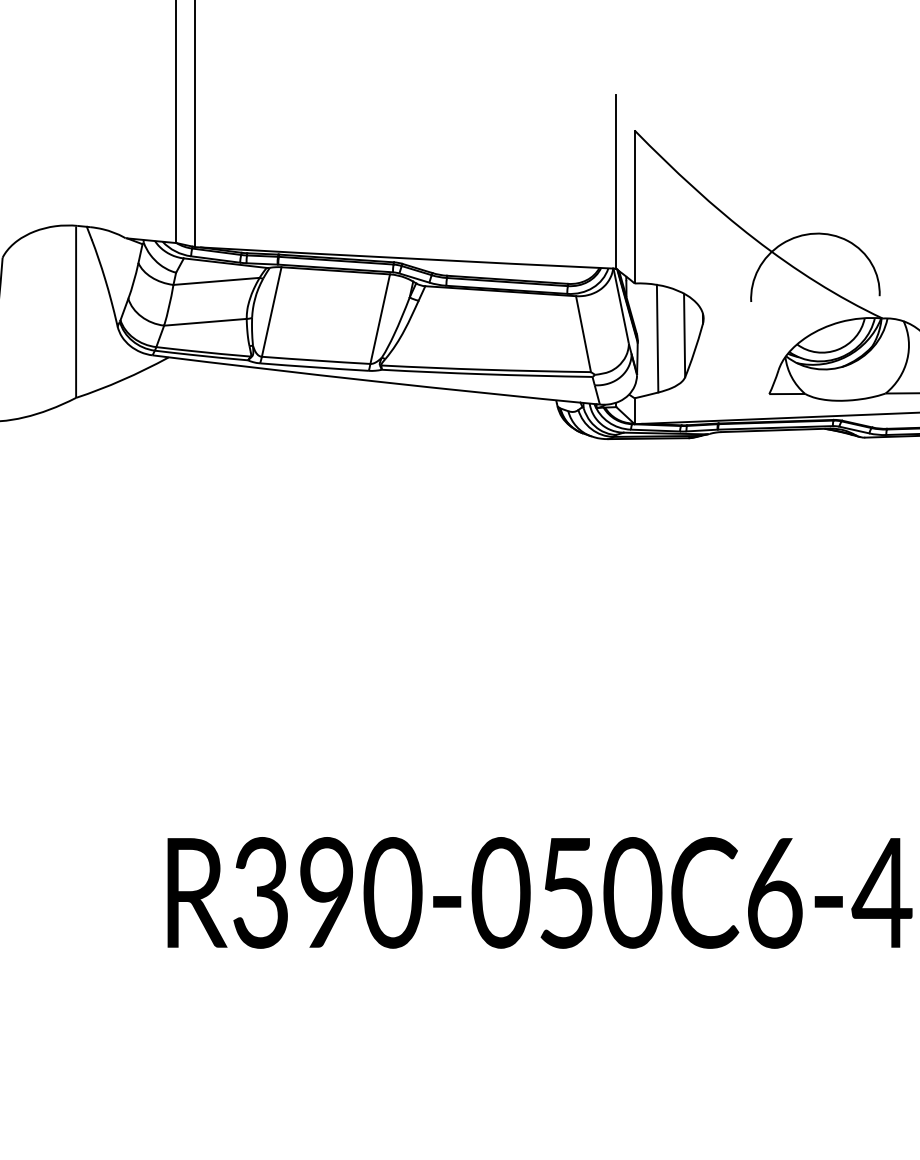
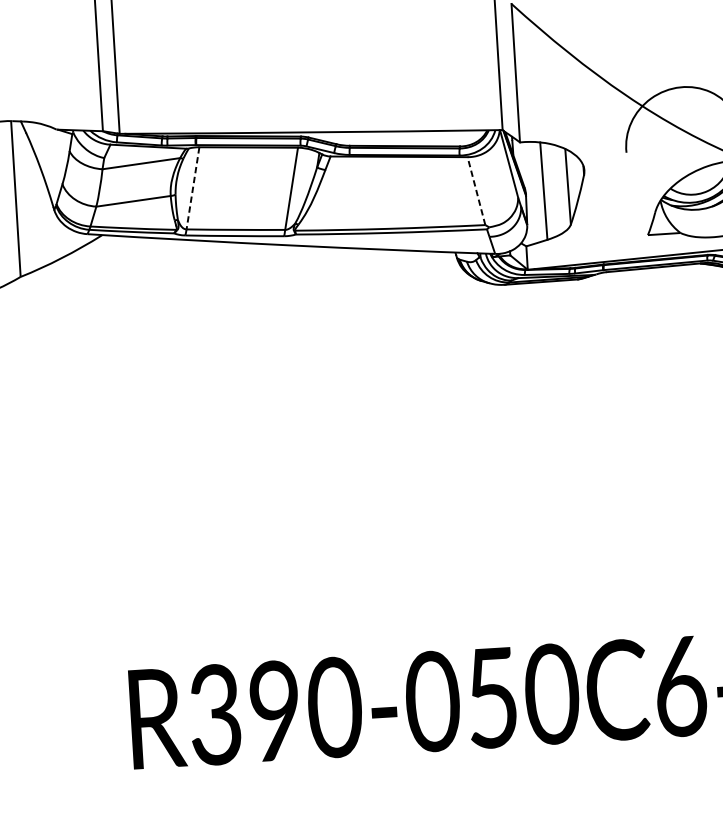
line: (271, 312) -> (192, 188), solid -> dashed
line: (583, 334) -> (476, 191), solid -> dashed

